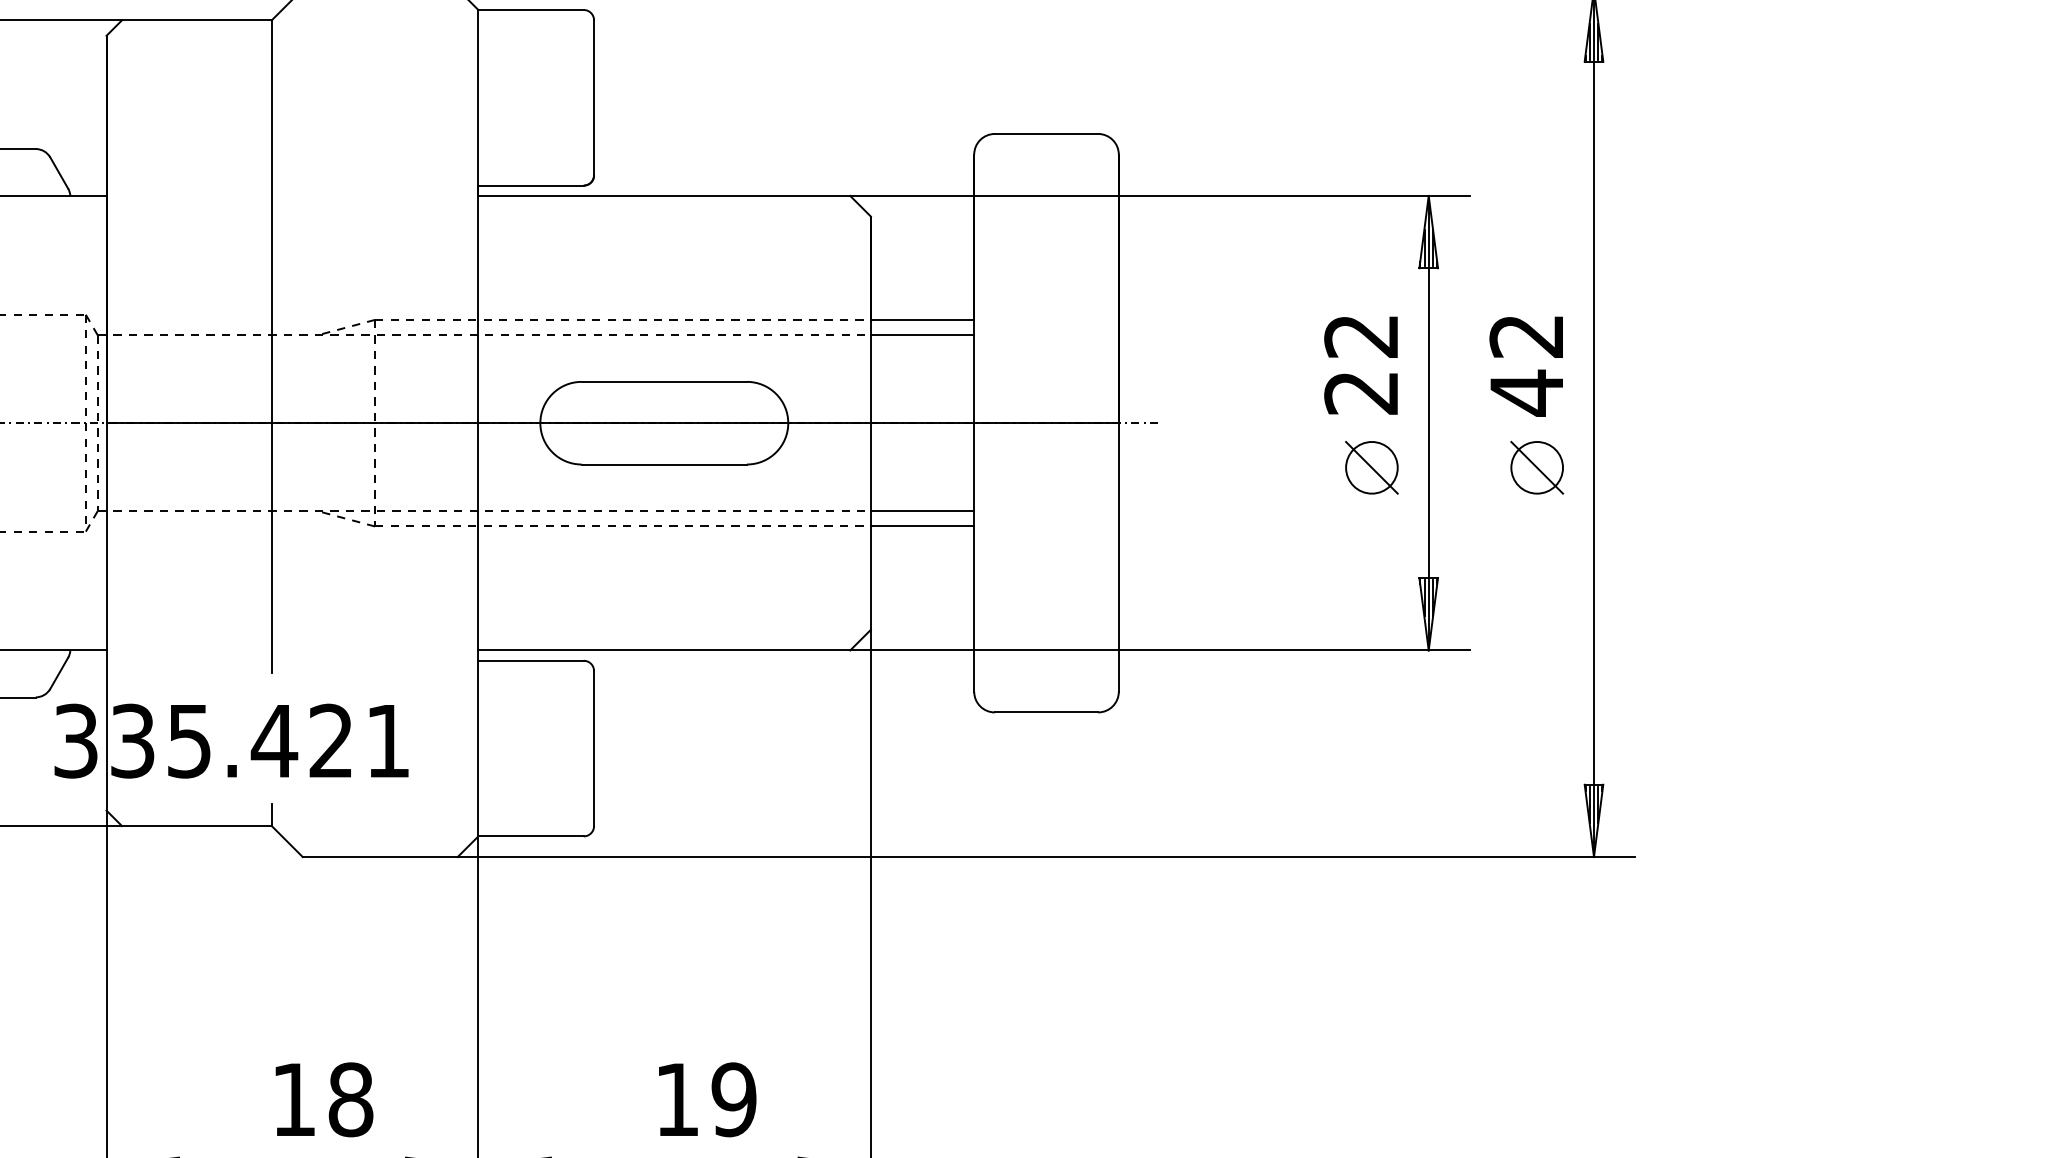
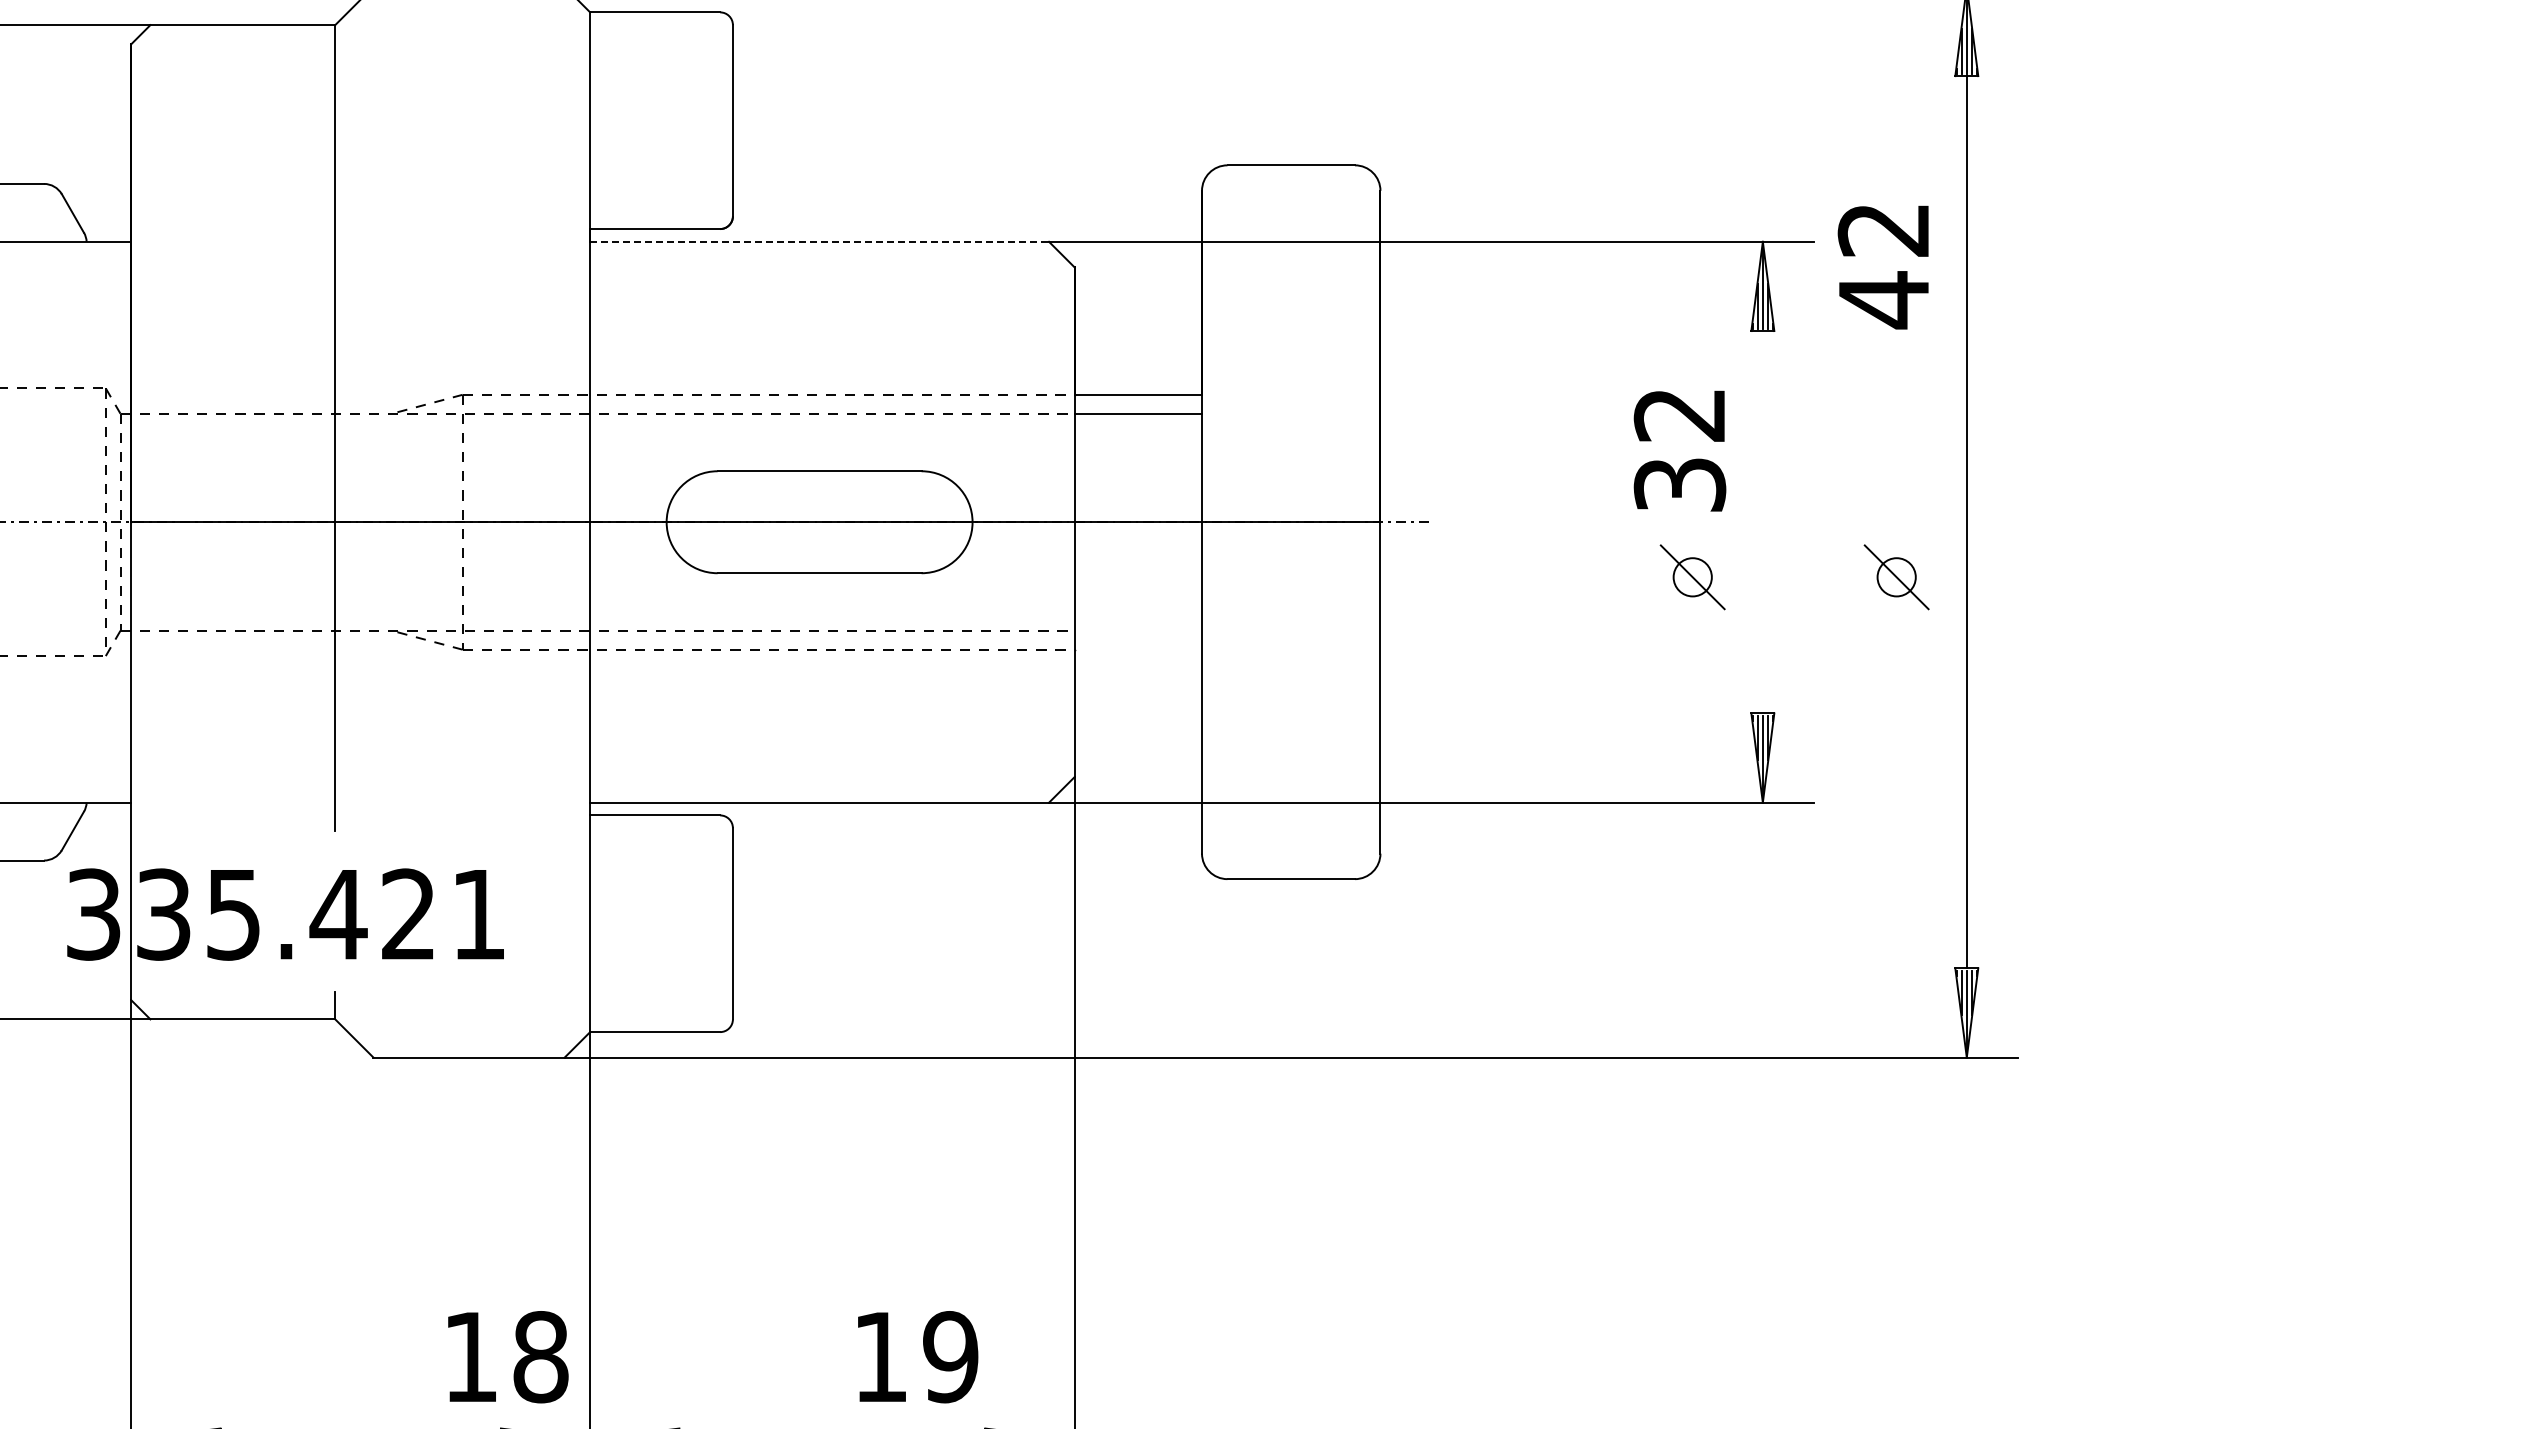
line: (665, 195) -> (820, 241), solid -> dashed
text: (1525, 366) -> (1882, 267), moved
text: (1361, 392) -> (1679, 484), 22 -> 32
line: (1428, 423) -> (1762, 522), removed
circle: (1371, 467) -> (1692, 577), size x0.6
circle: (1537, 467) -> (1896, 577), size x0.6
line: (922, 510) -> (1138, 630), removed
line: (922, 526) -> (1138, 649), removed
text: (324, 1100) -> (508, 1357), moved
text: (707, 1100) -> (918, 1357), moved

